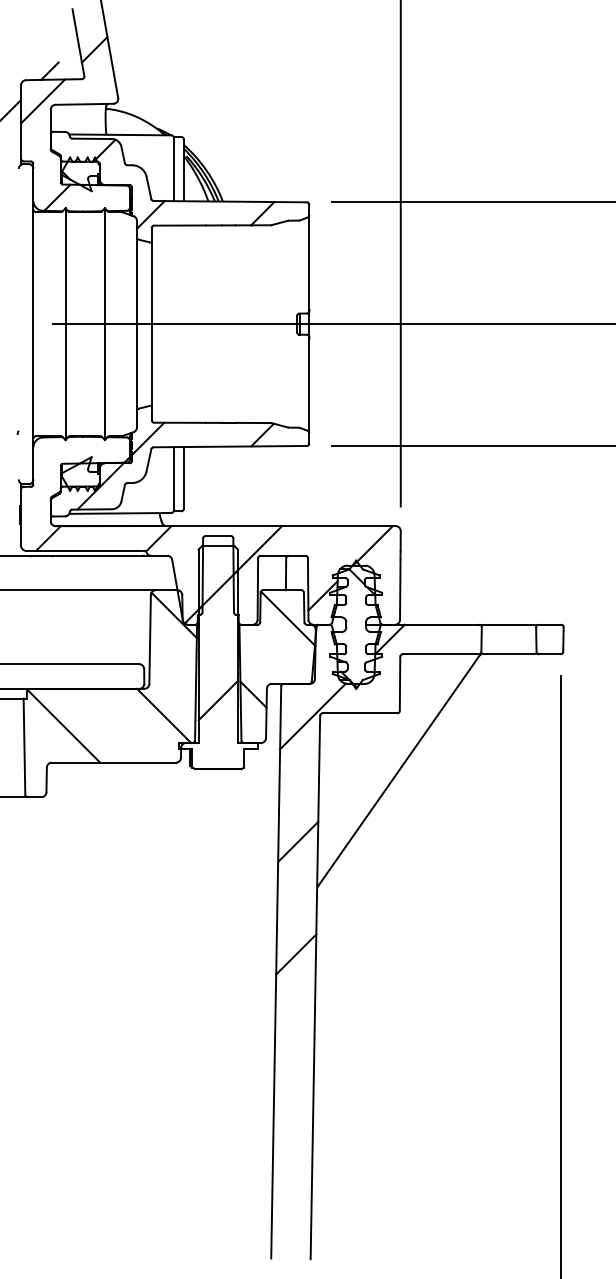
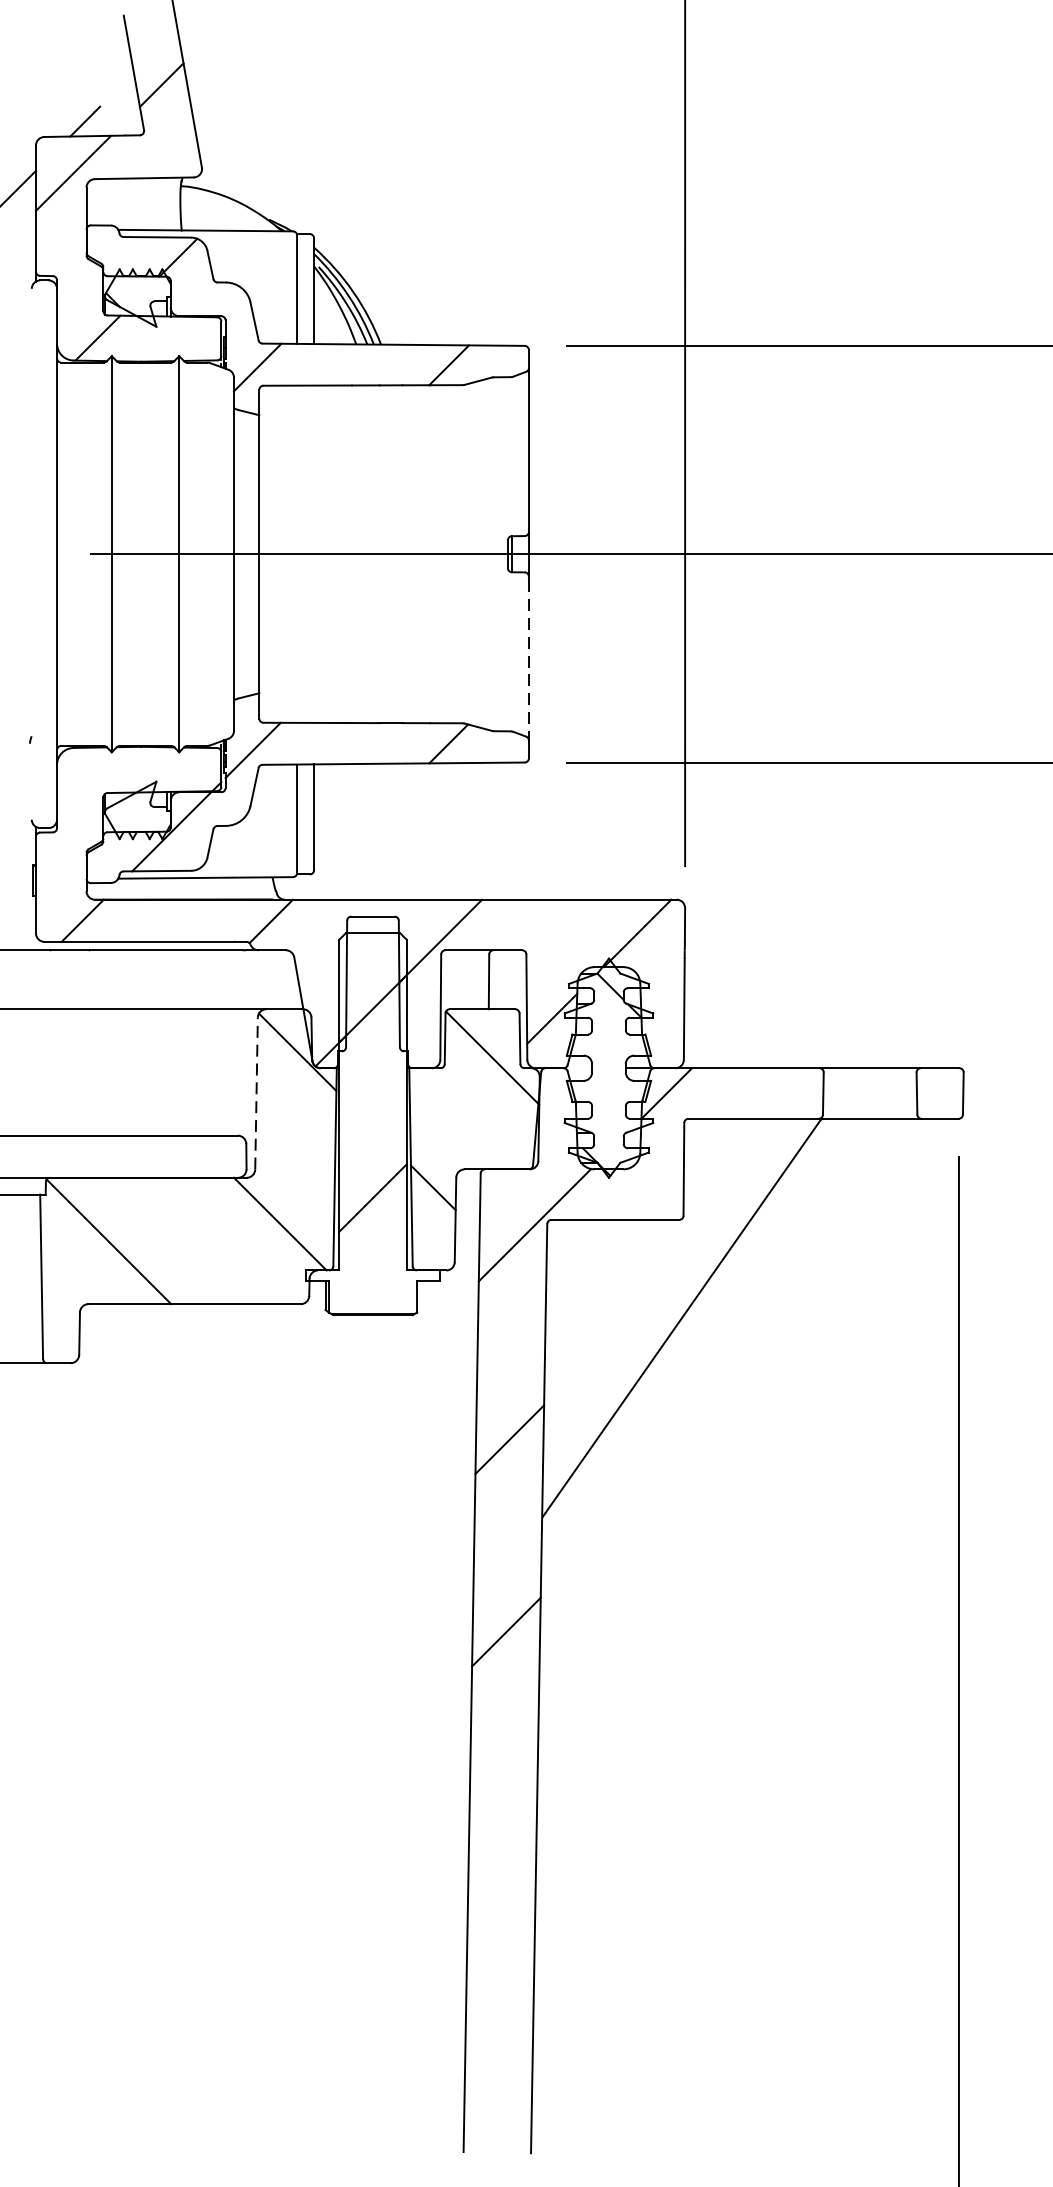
line: (309, 386) -> (529, 660), solid -> dashed
line: (150, 639) -> (257, 1093), solid -> dashed

